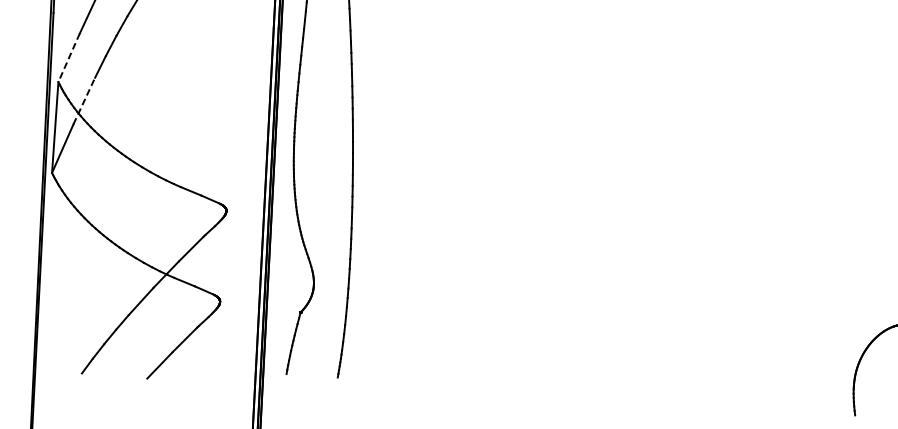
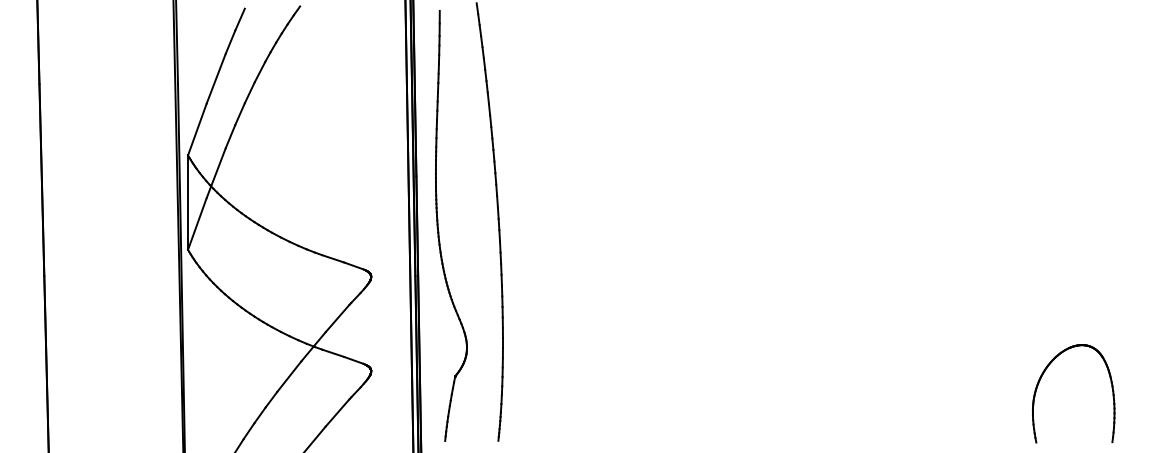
line: (69, 57) -> (197, 129), dashed -> solid
line: (84, 101) -> (216, 173), dashed -> solid

